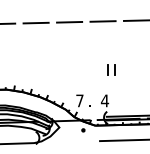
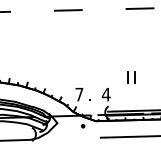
line: (102, 21) -> (103, 9), removed
line: (35, 22) -> (31, 10), removed
part: (111, 69) -> (131, 77), moved

